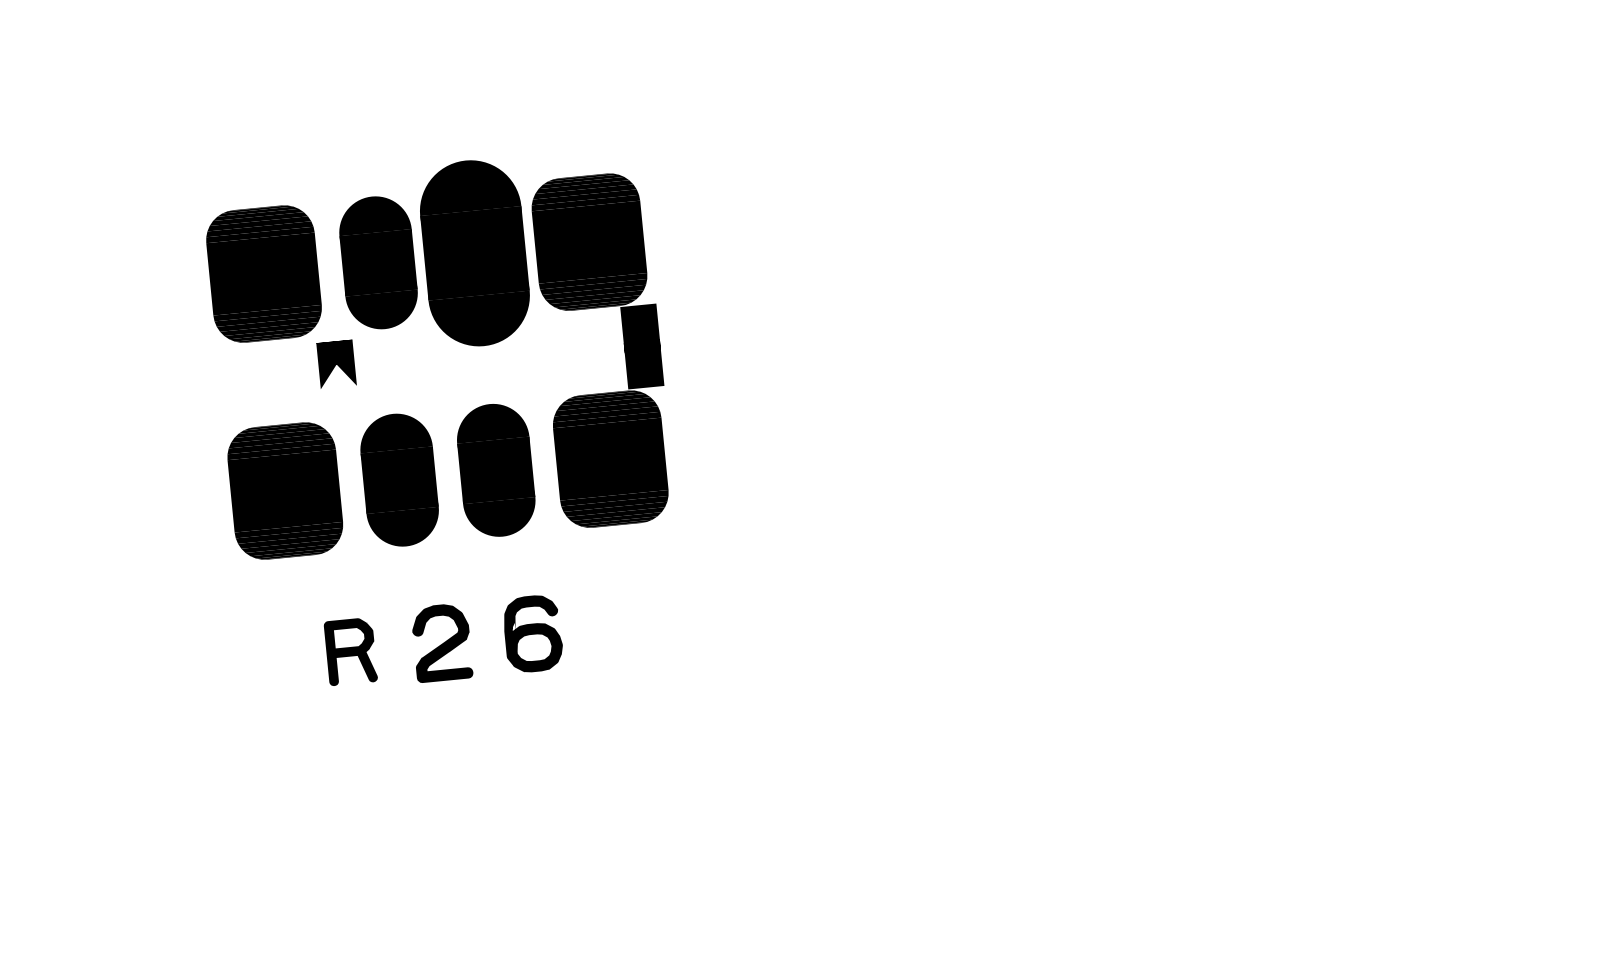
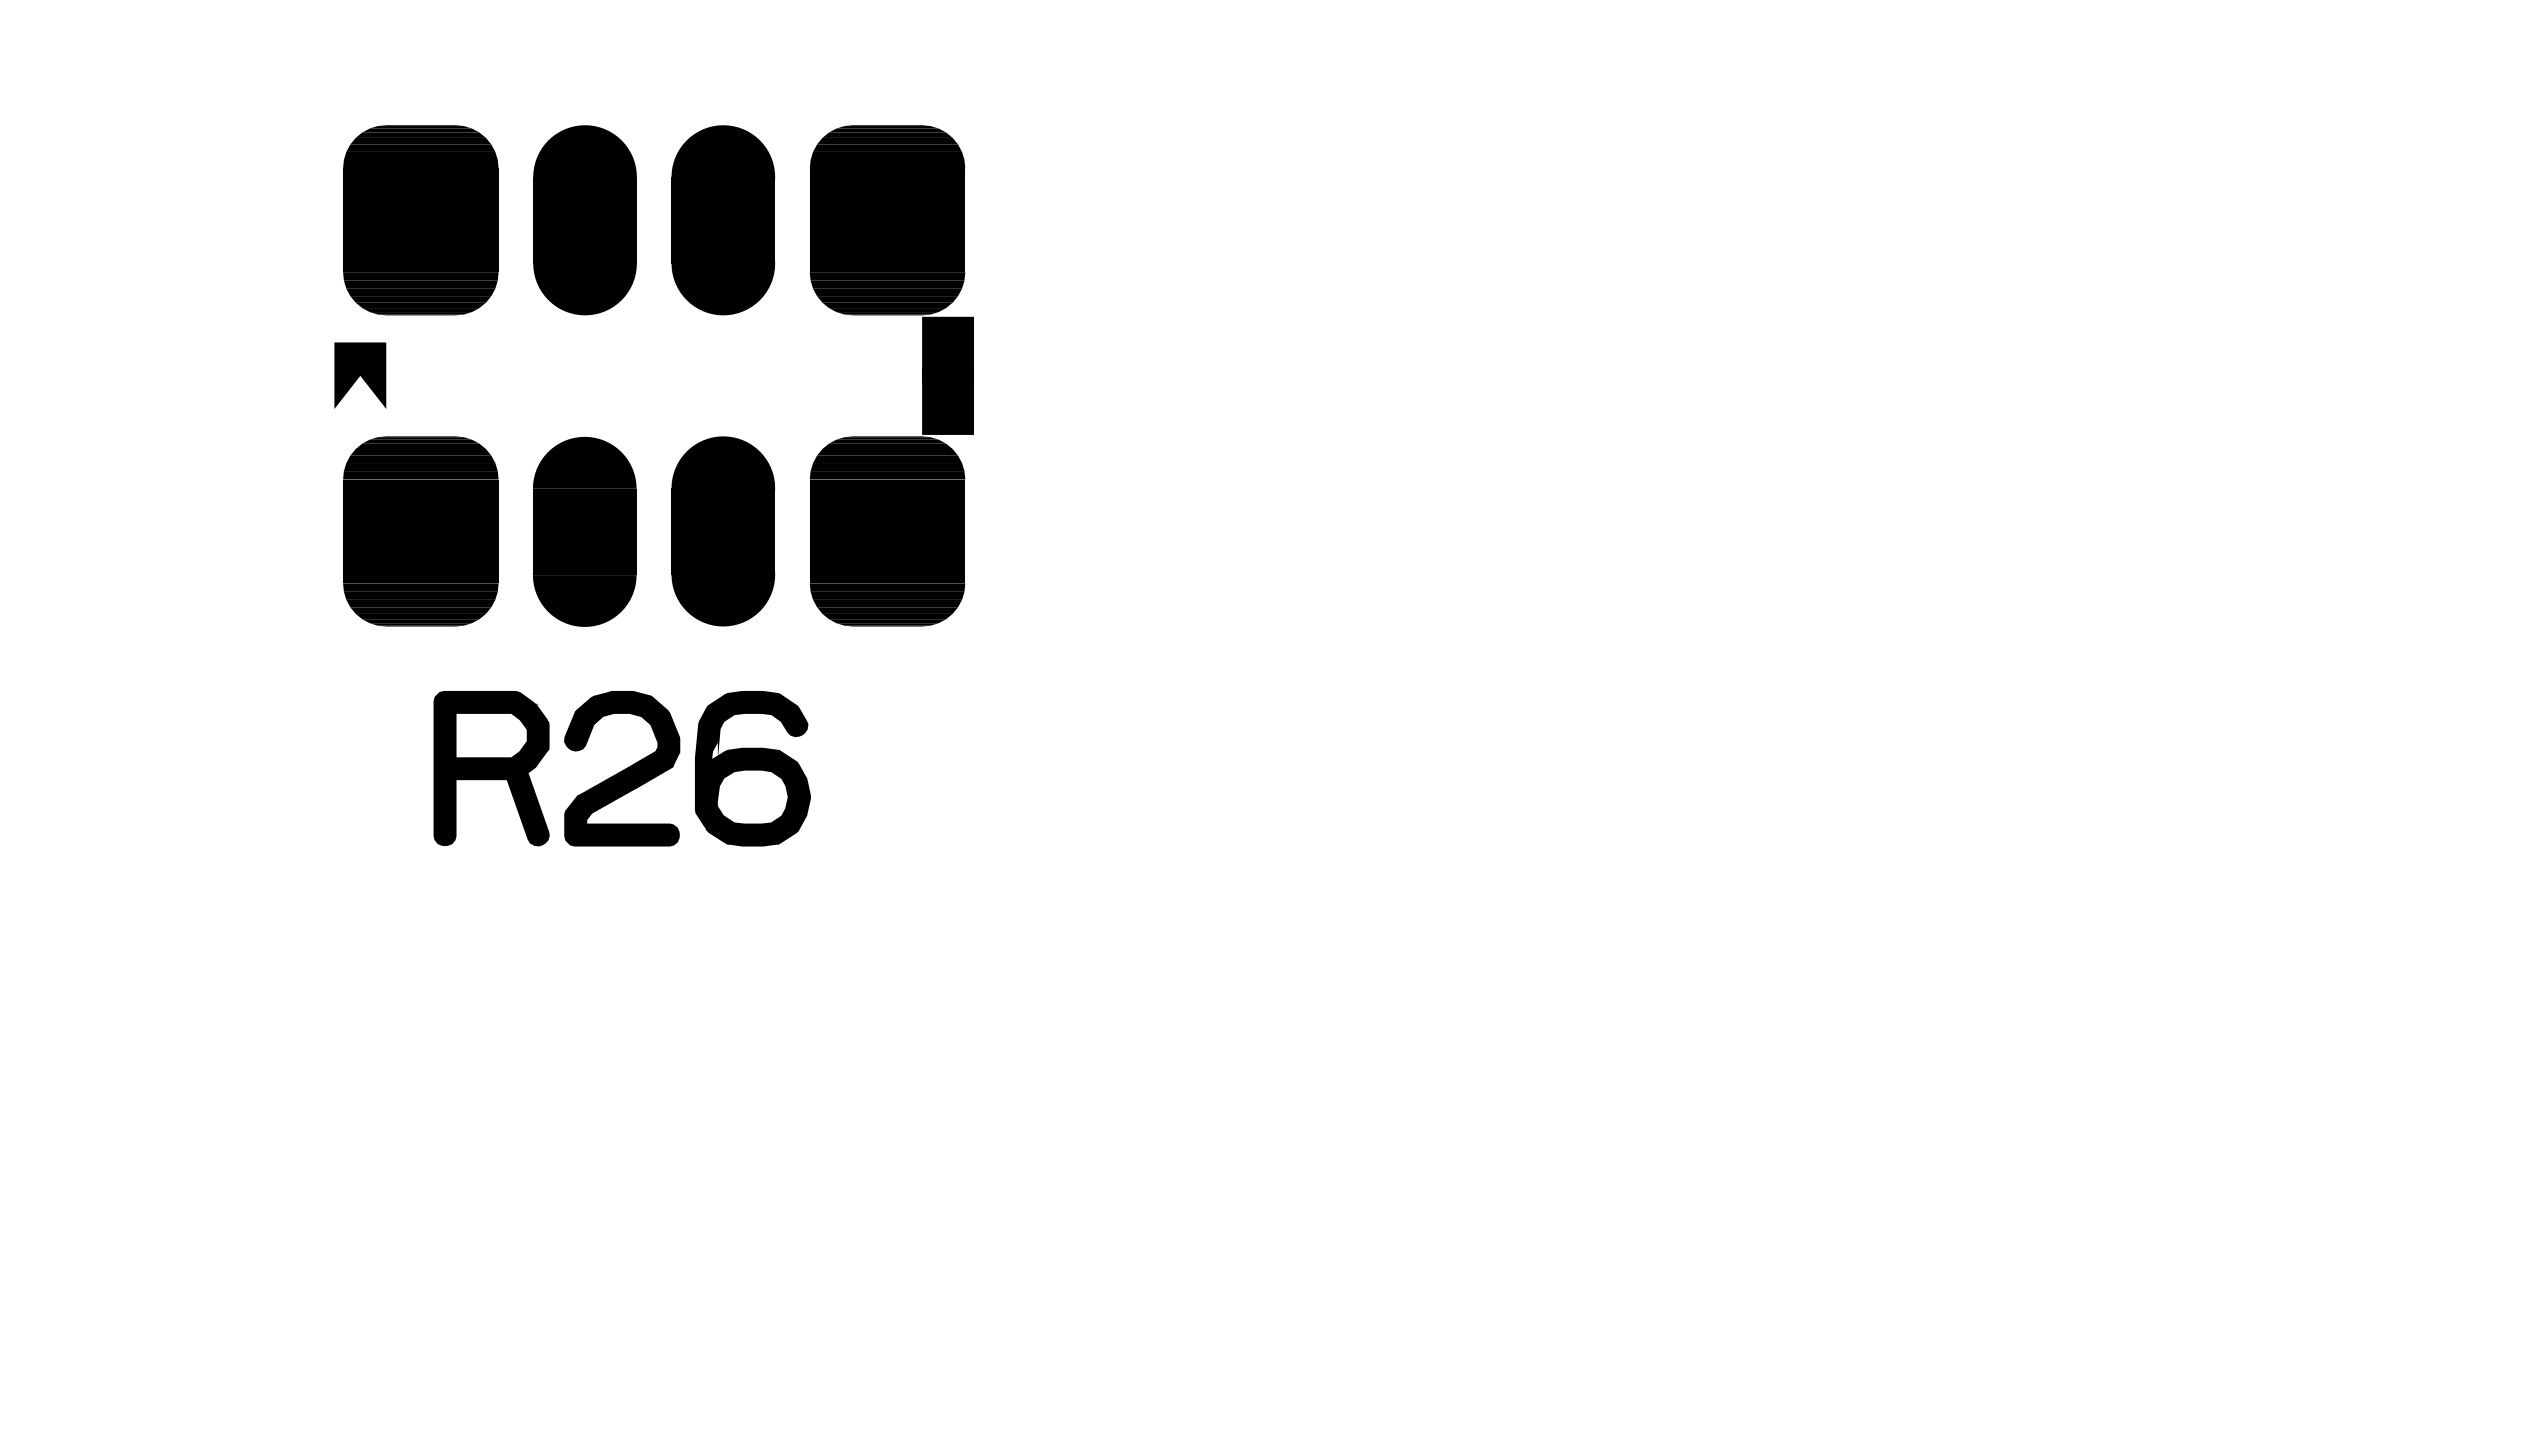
part: (475, 253) -> (723, 220), size x0.71
part: (336, 364) -> (360, 375), moved
part: (532, 633) -> (752, 768), size x1.43
part: (442, 642) -> (622, 768), size x1.43
part: (350, 651) -> (491, 768), size x1.67

